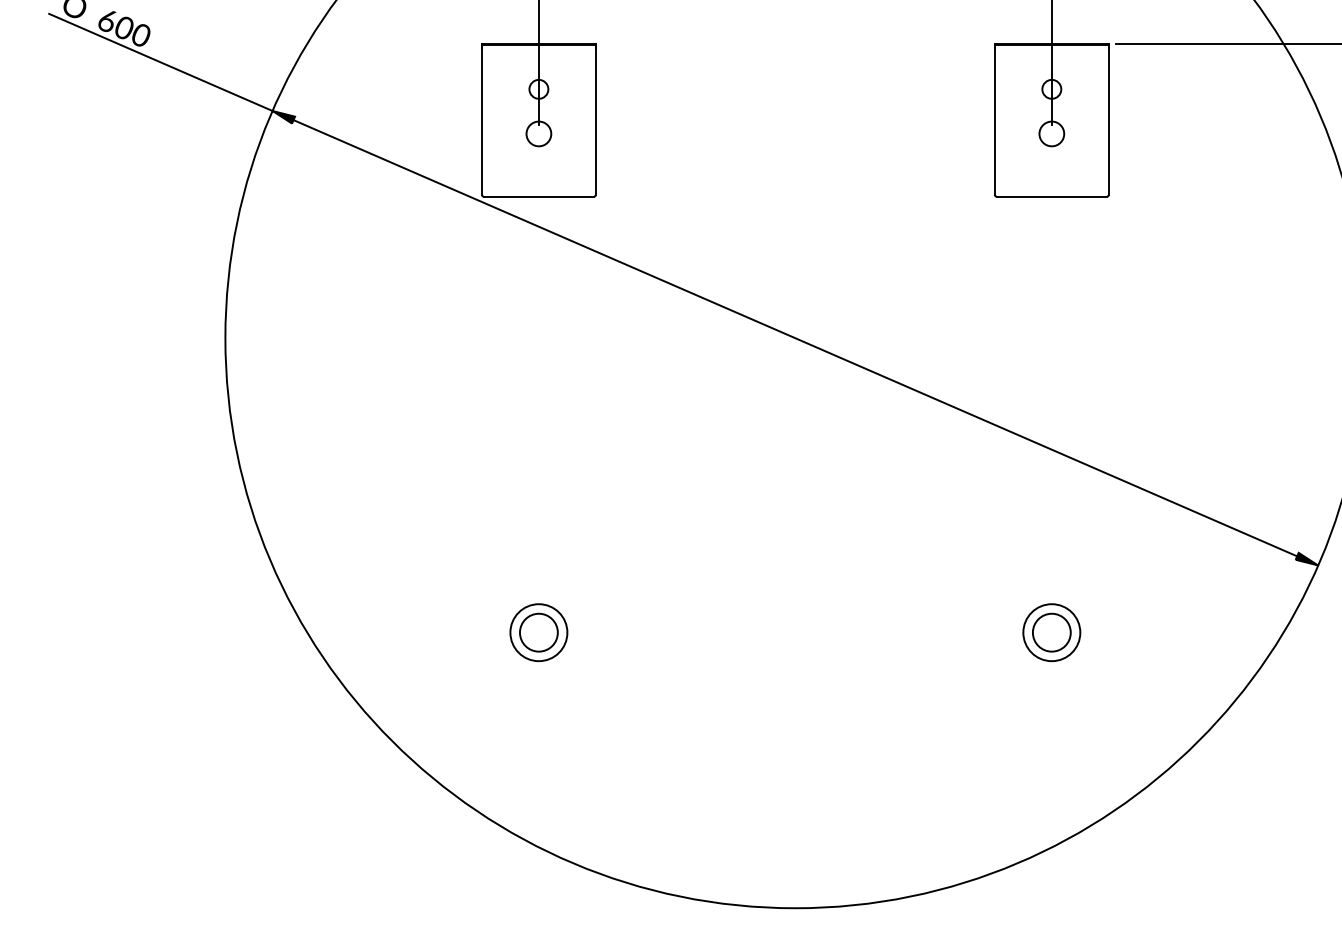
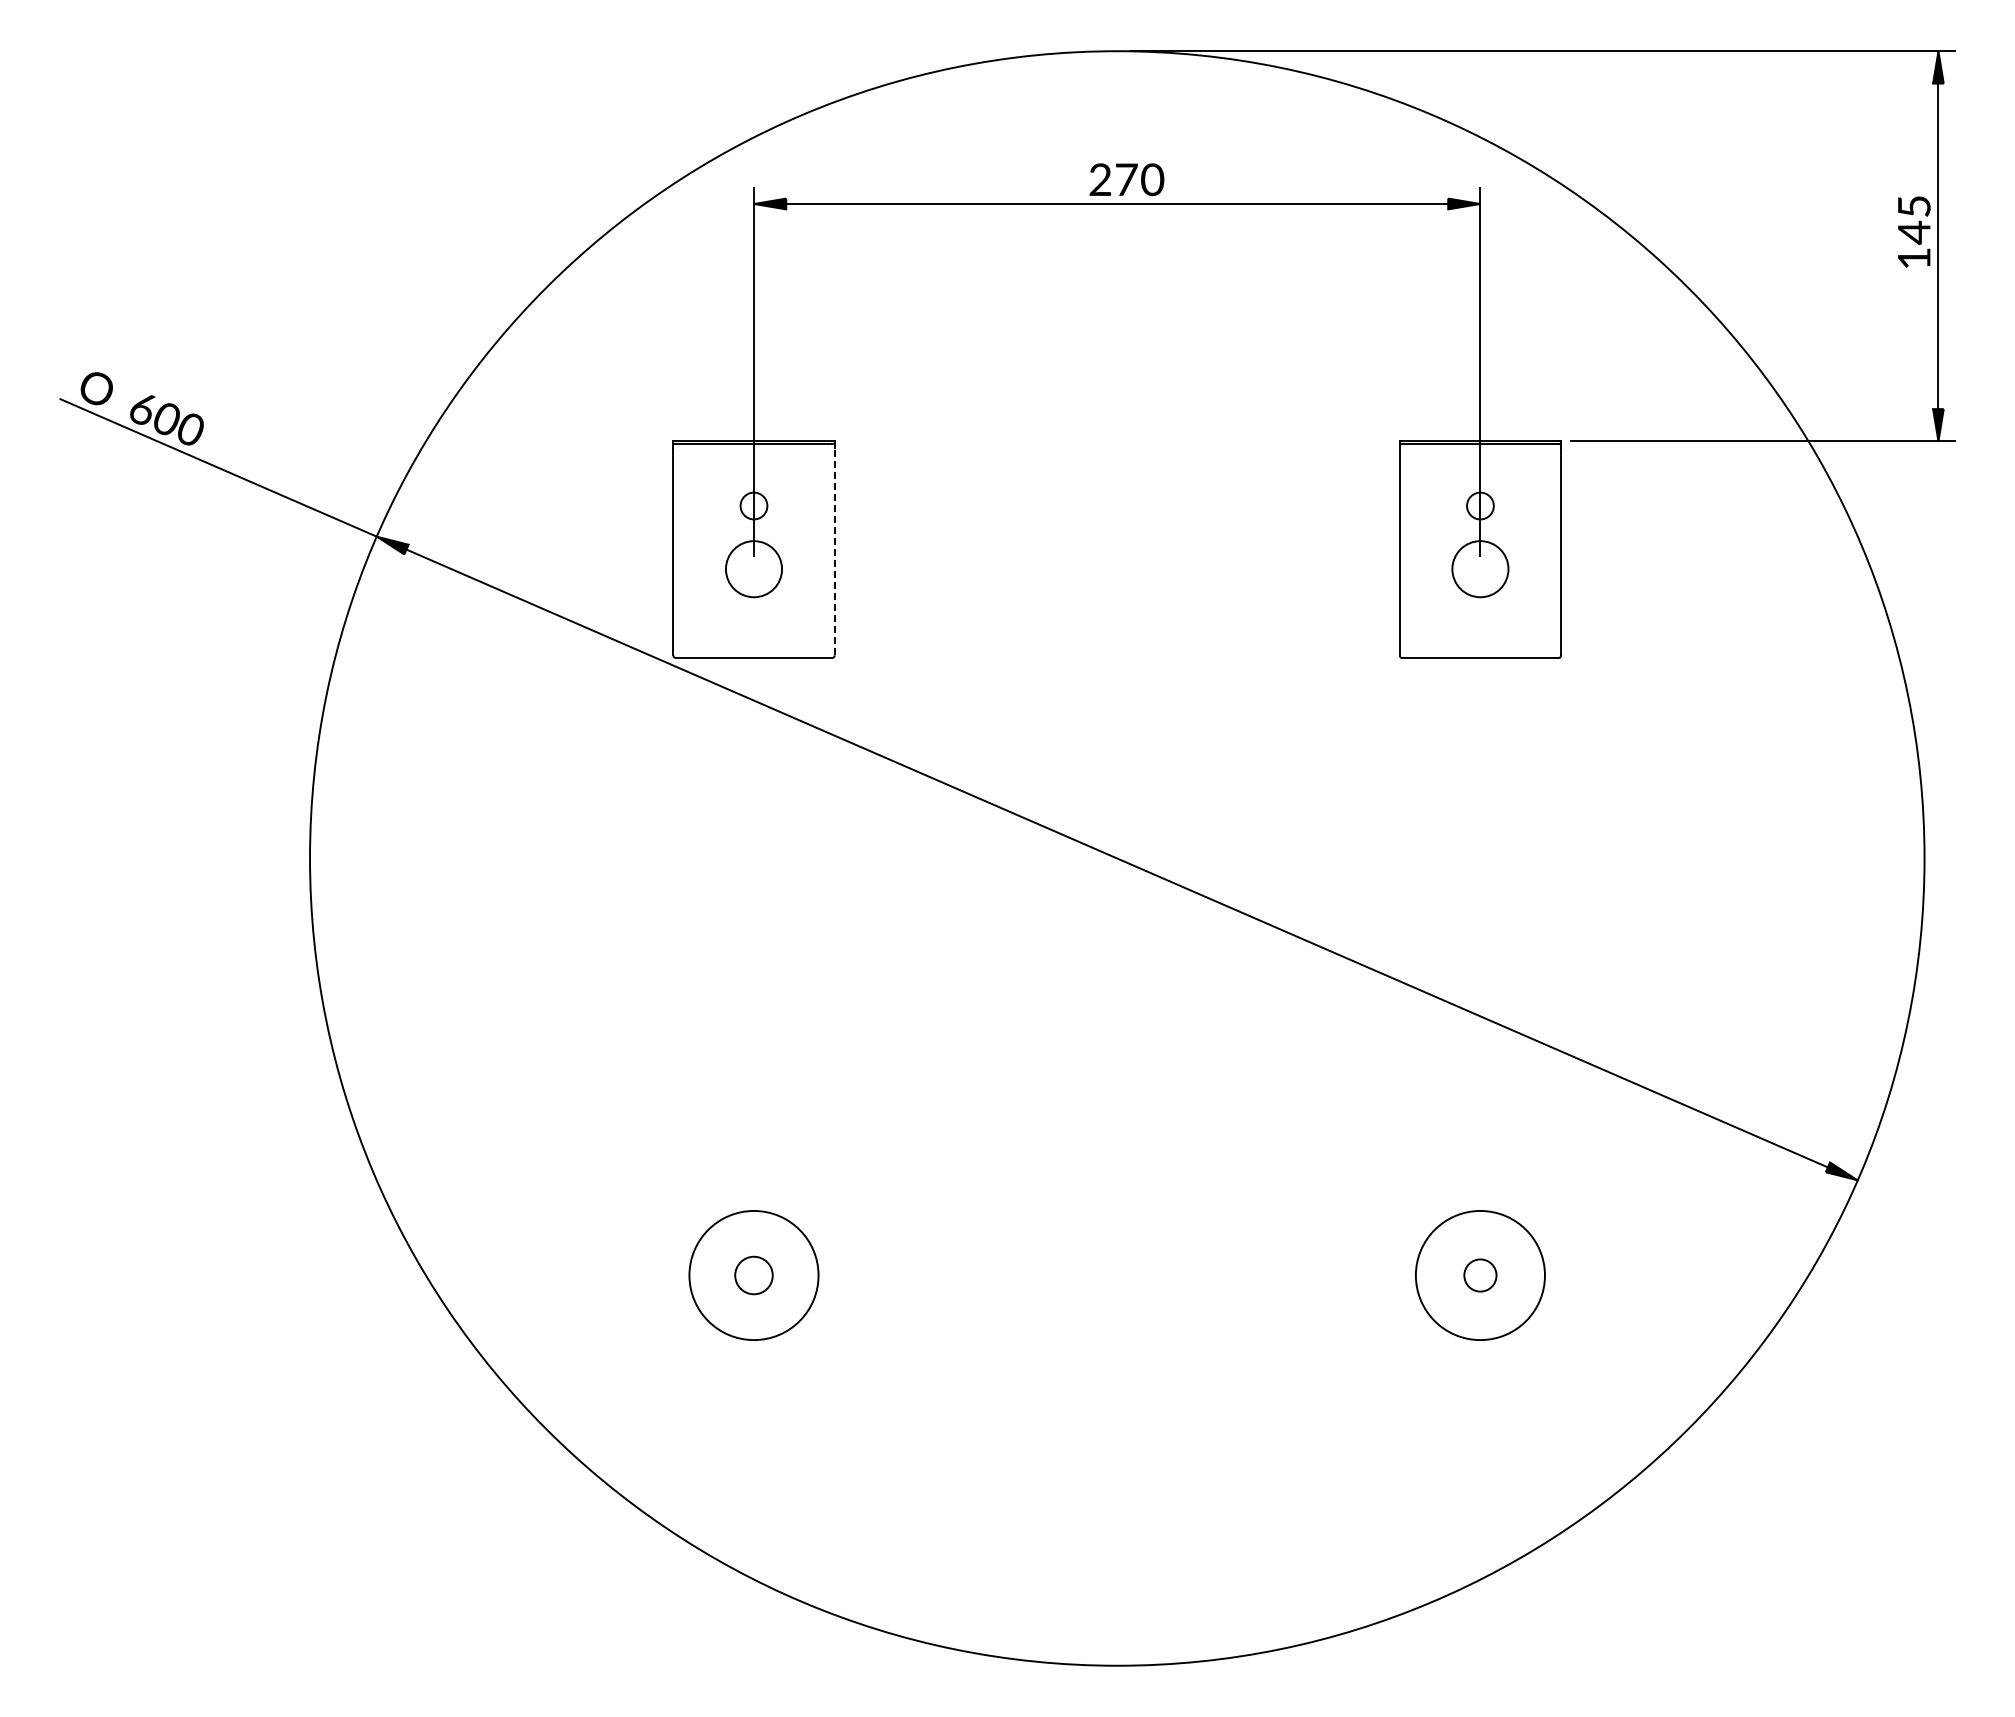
line: (595, 121) -> (834, 551), solid -> dashed
circle: (538, 133) -> (753, 568), size x1.6
circle: (1051, 133) -> (1479, 568), size x1.6
circle: (538, 632) -> (753, 1275), size x0.7
circle: (538, 632) -> (753, 1275), size x1.6
circle: (1051, 632) -> (1480, 1275), size x0.6
circle: (1051, 632) -> (1480, 1275), size x1.6

